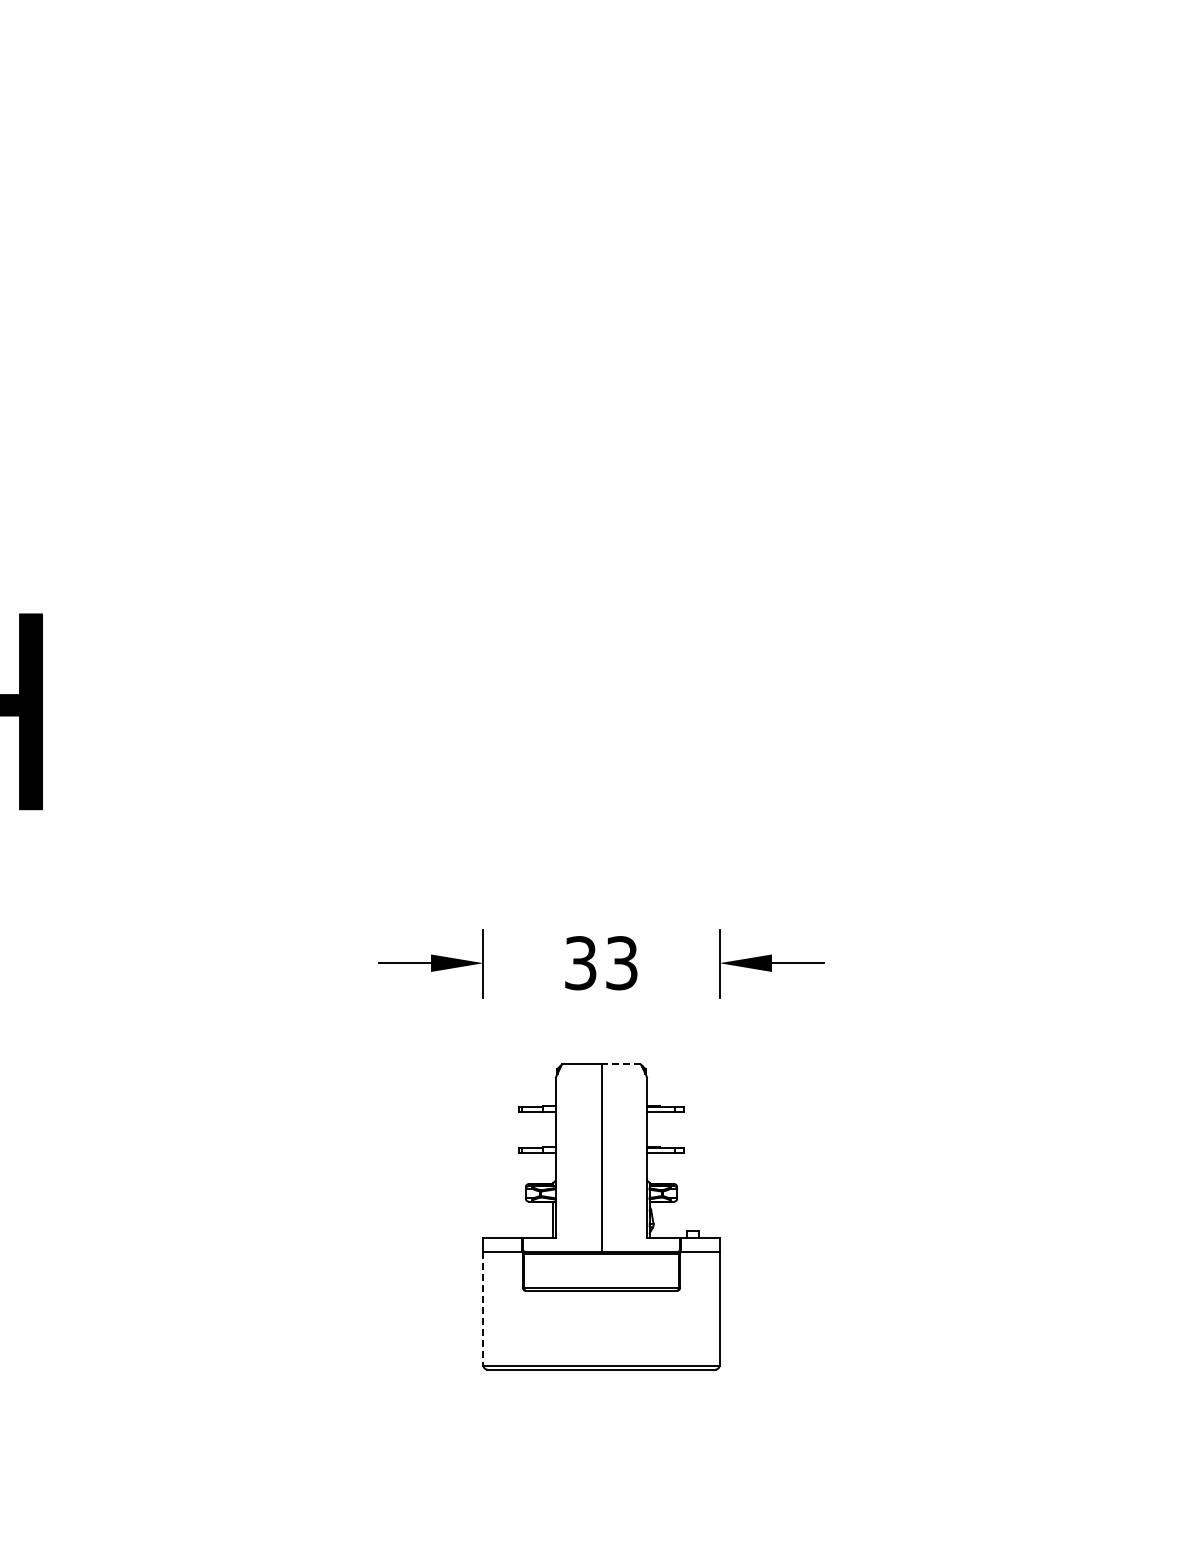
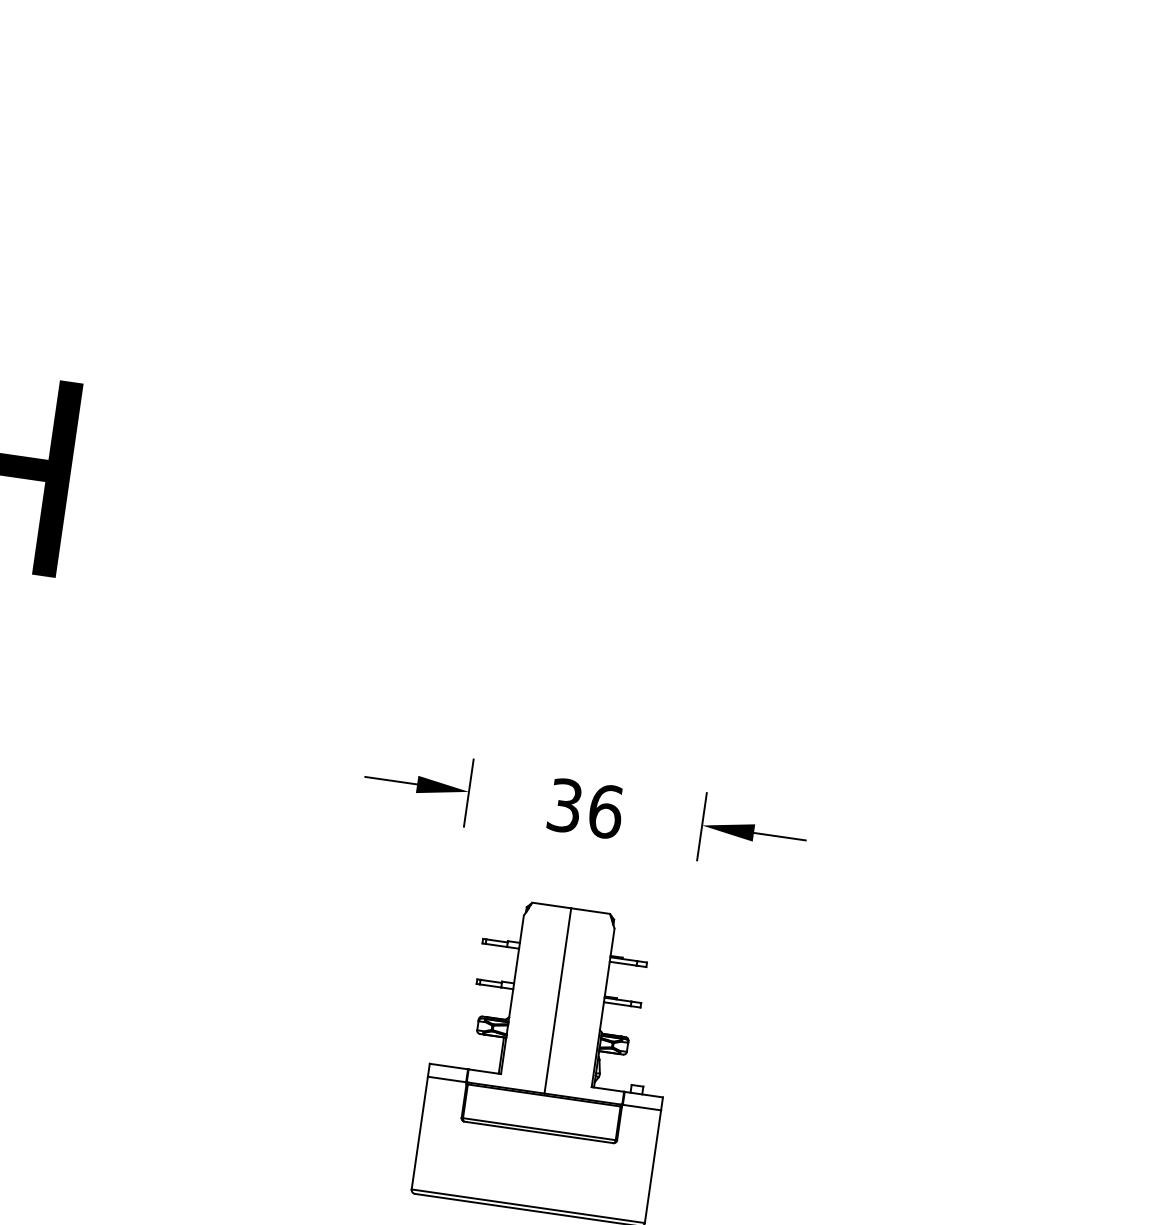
text: (622, 963) -> (606, 811), 33 -> 36
line: (621, 1064) -> (590, 911), dashed -> solid
line: (483, 1309) -> (419, 1133), dashed -> solid

